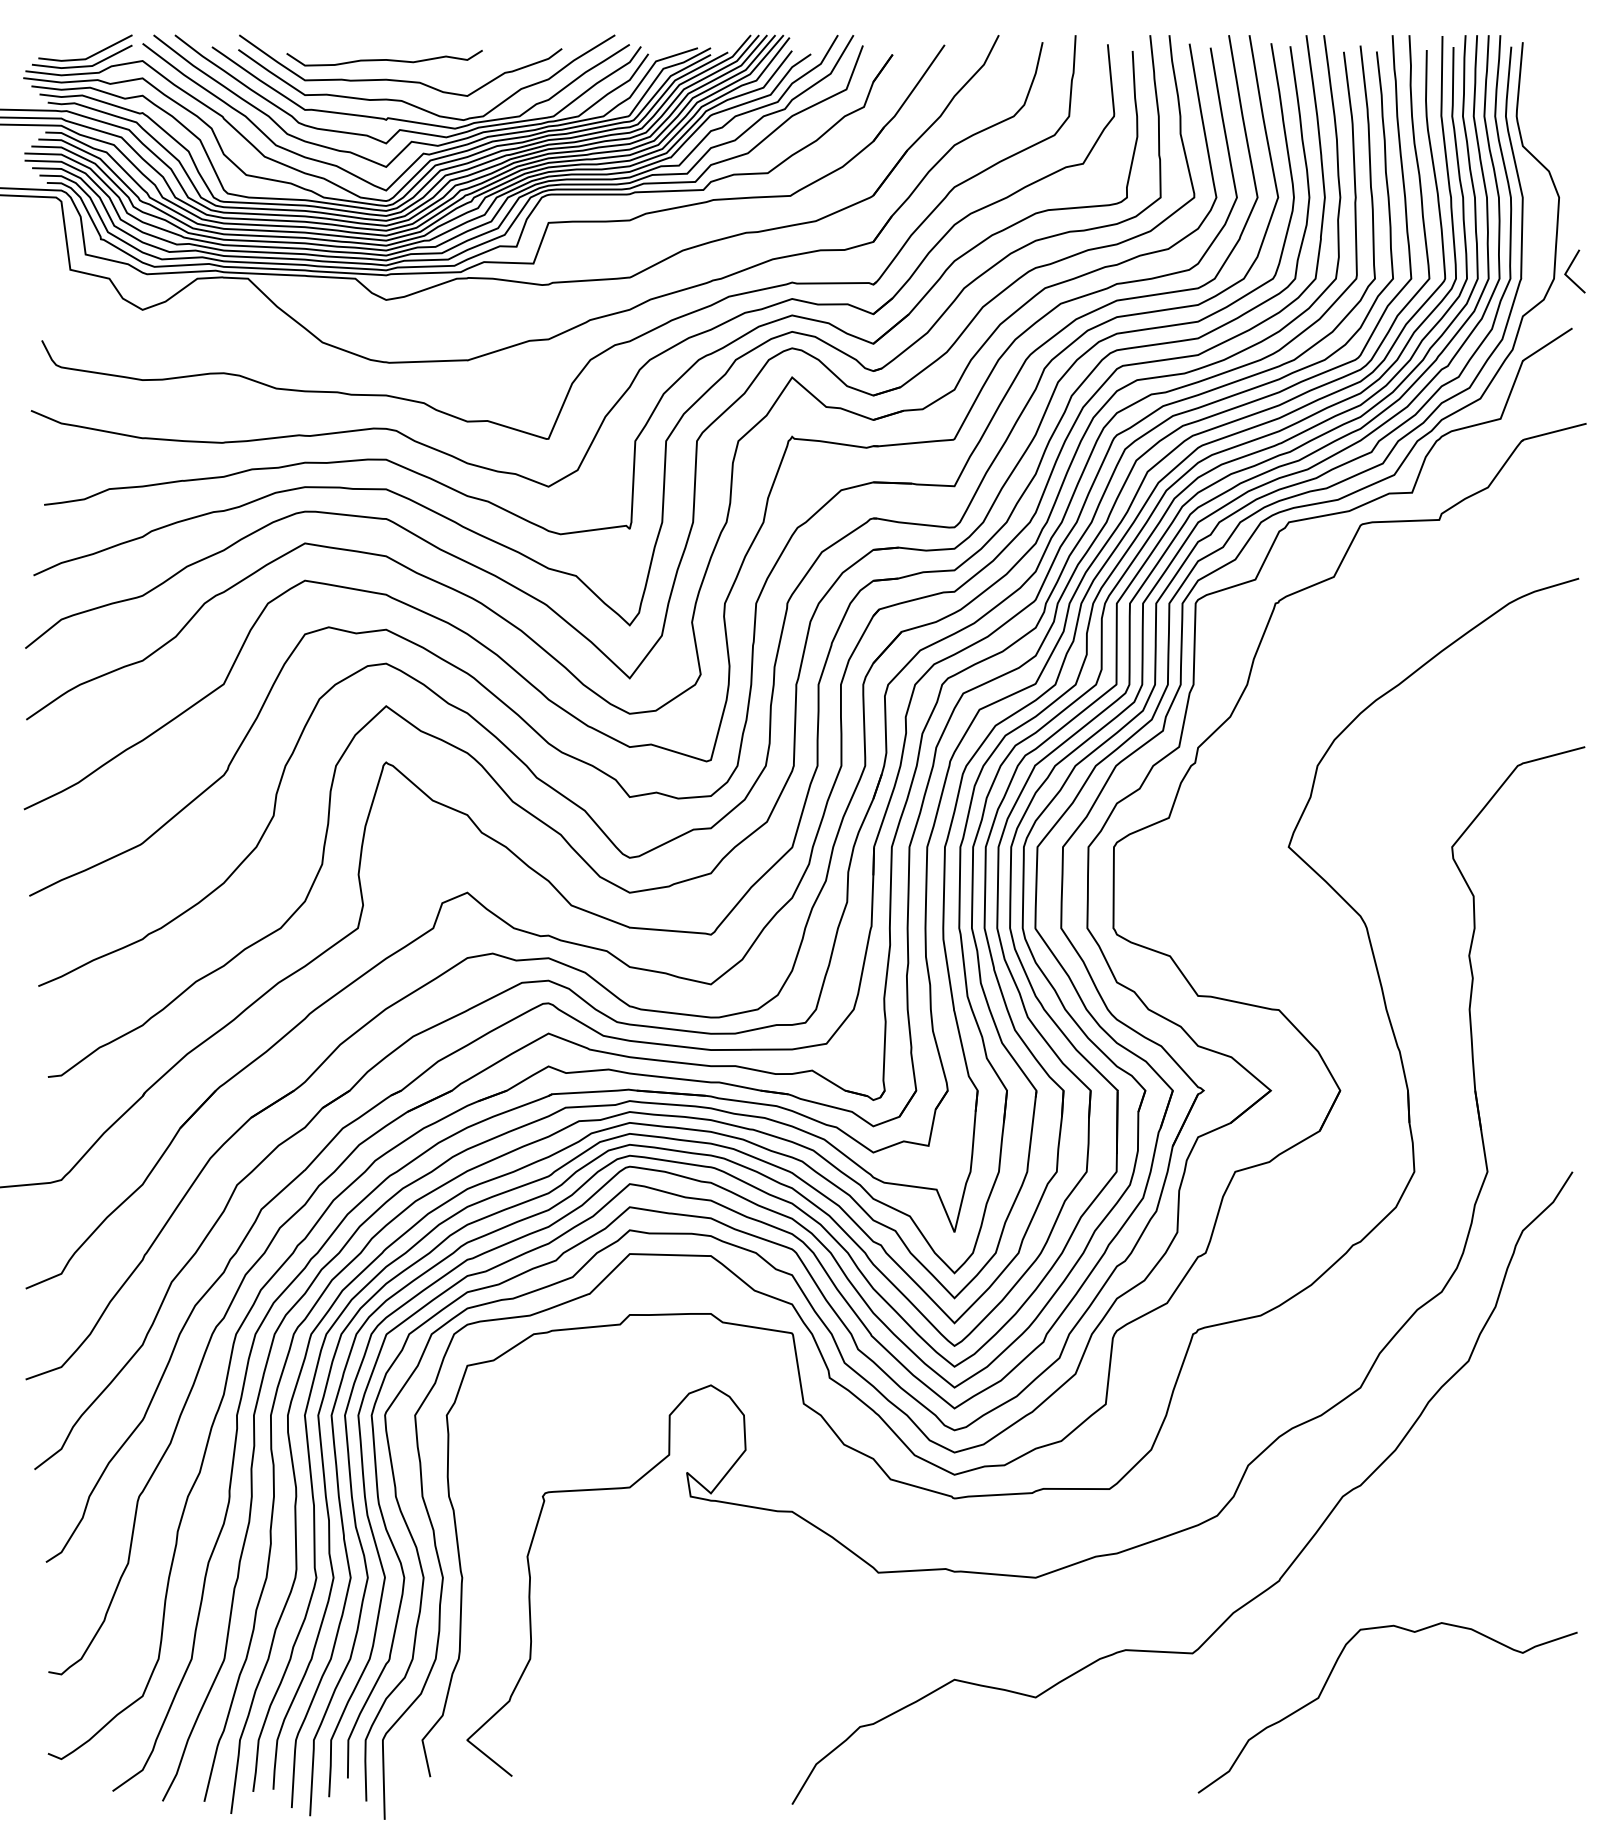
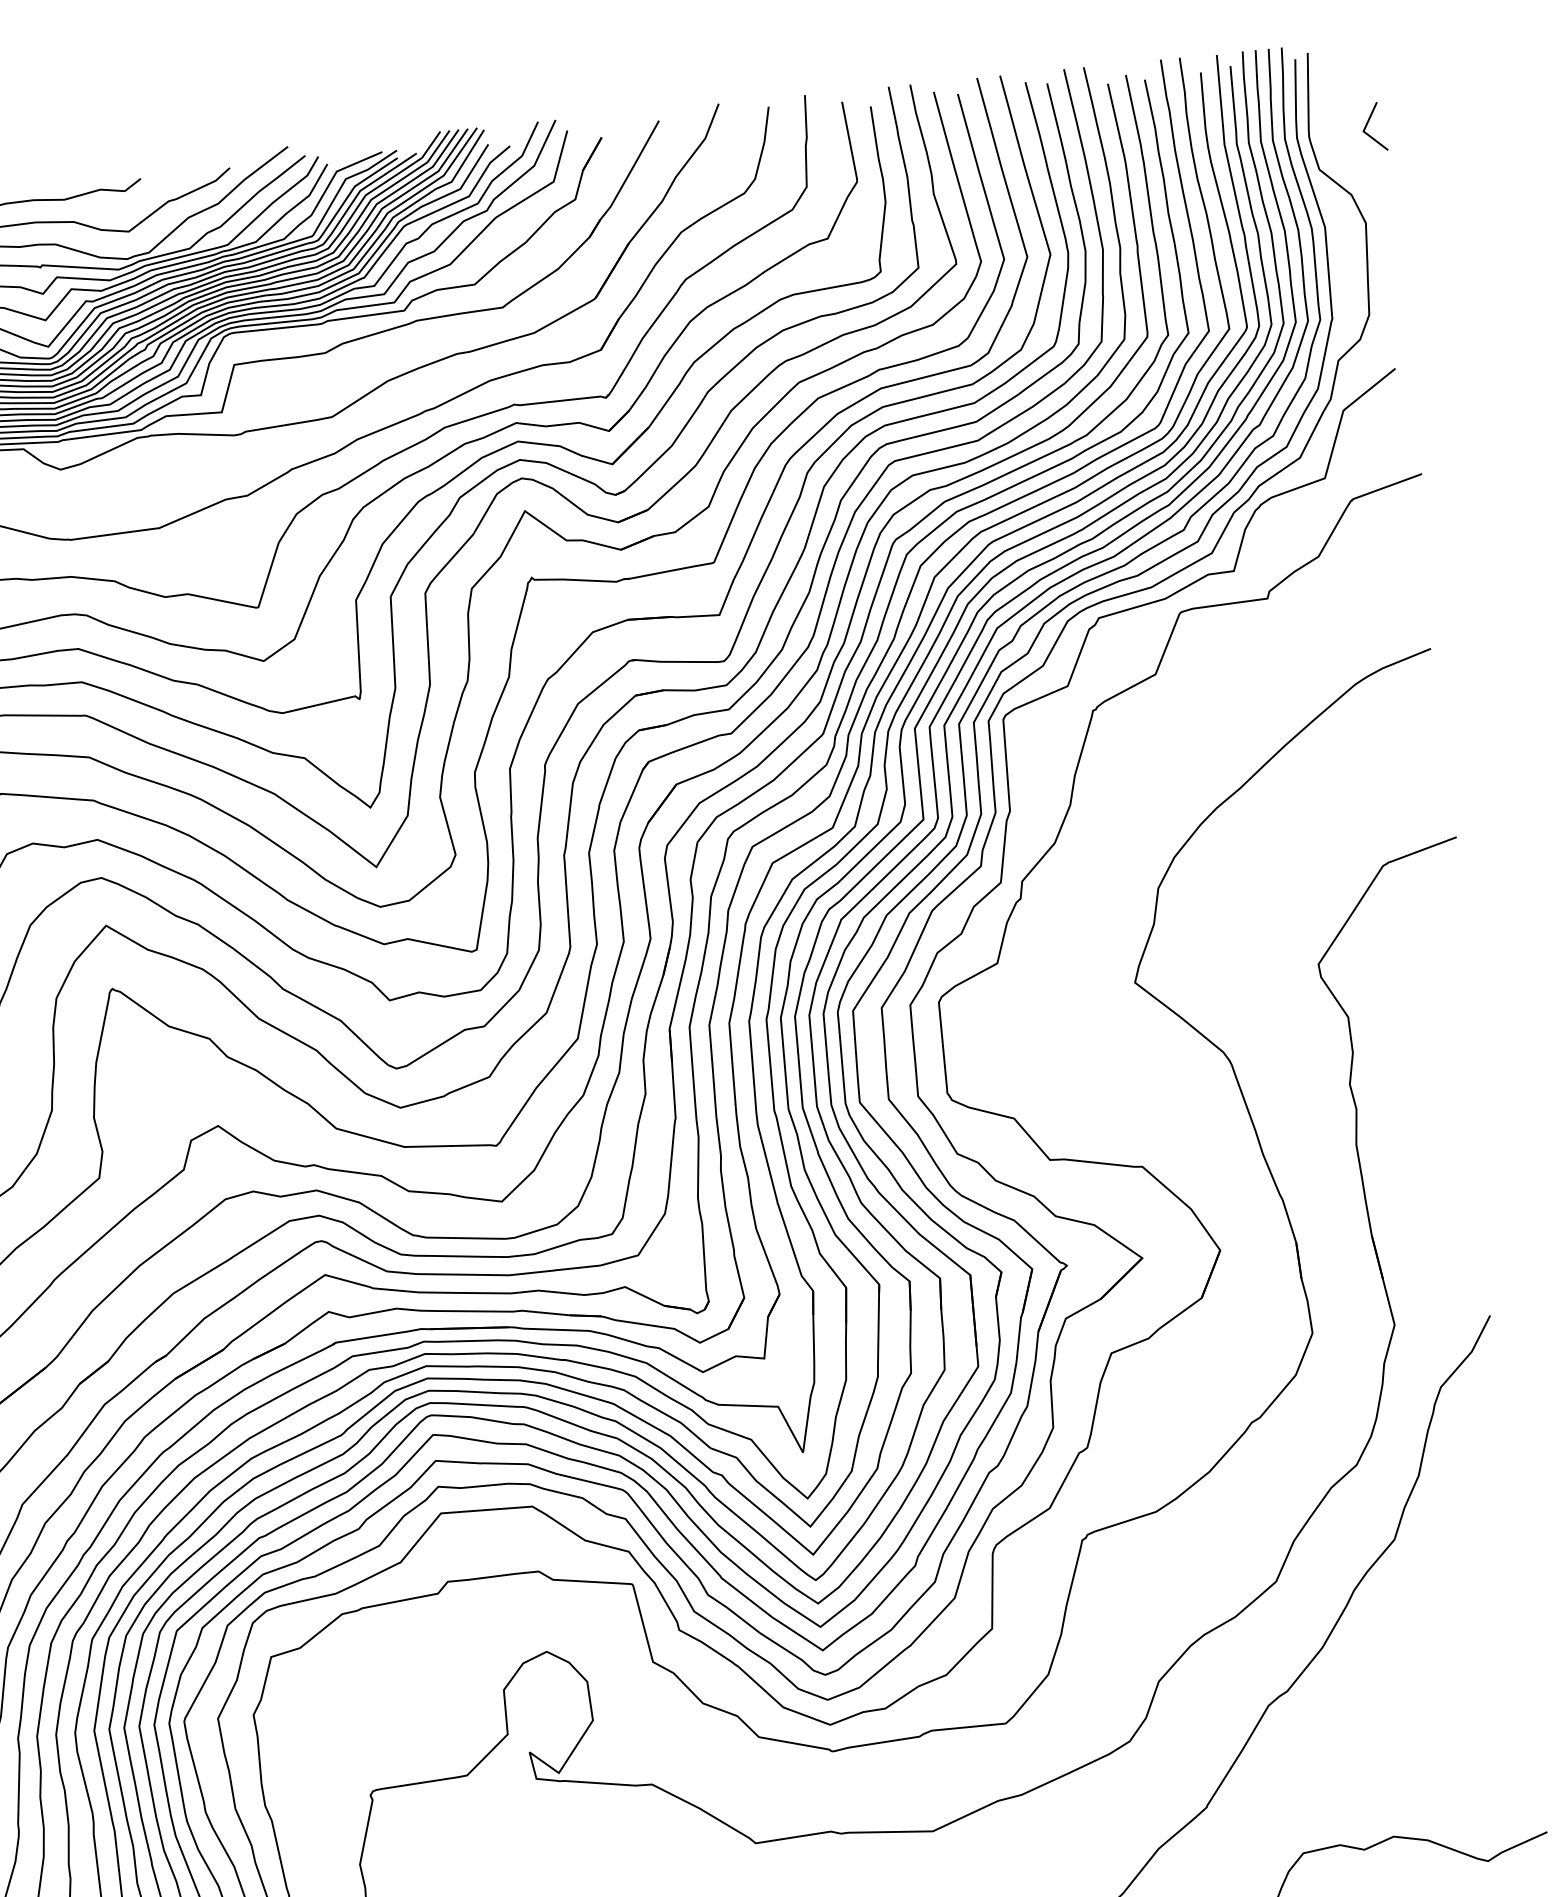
line: (1569, 269) -> (1367, 125), moved

